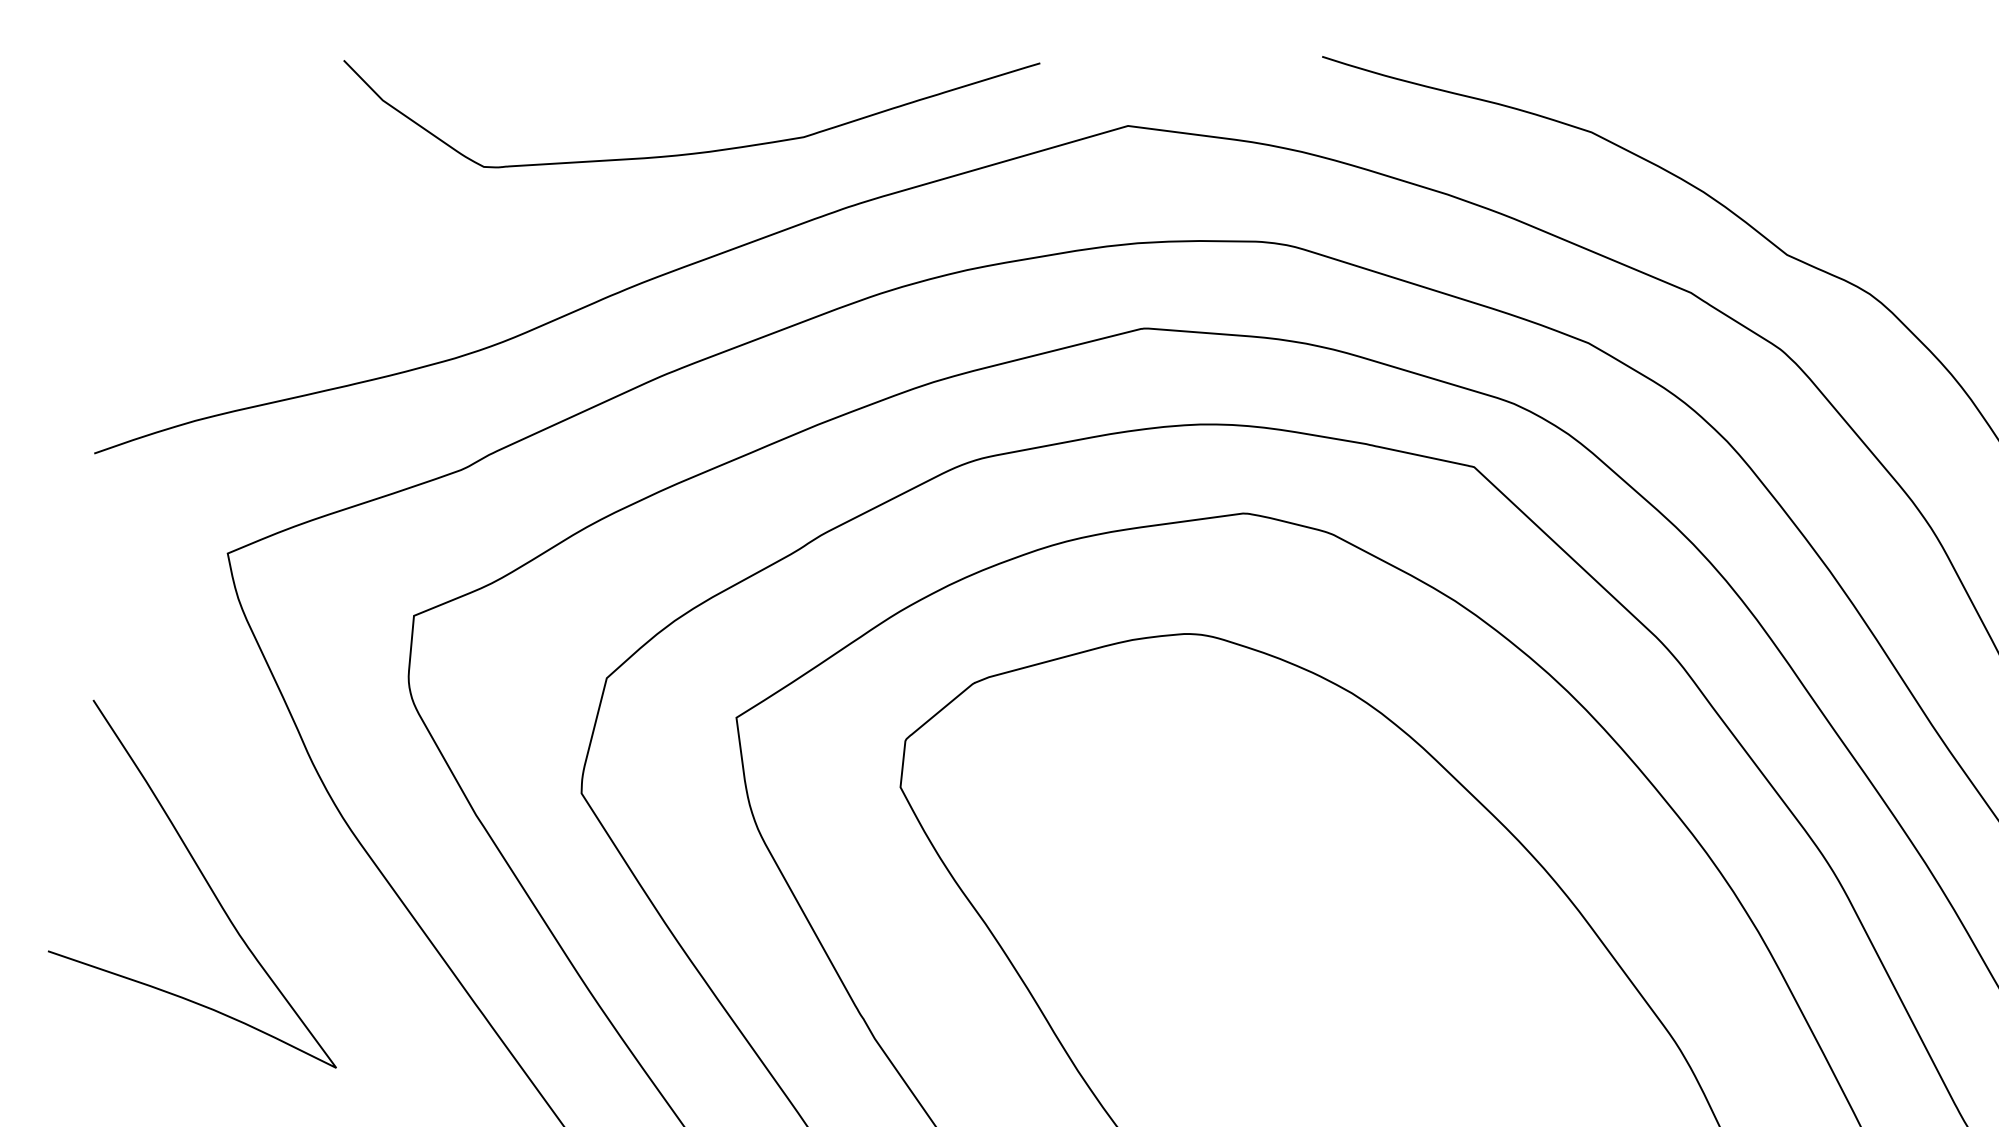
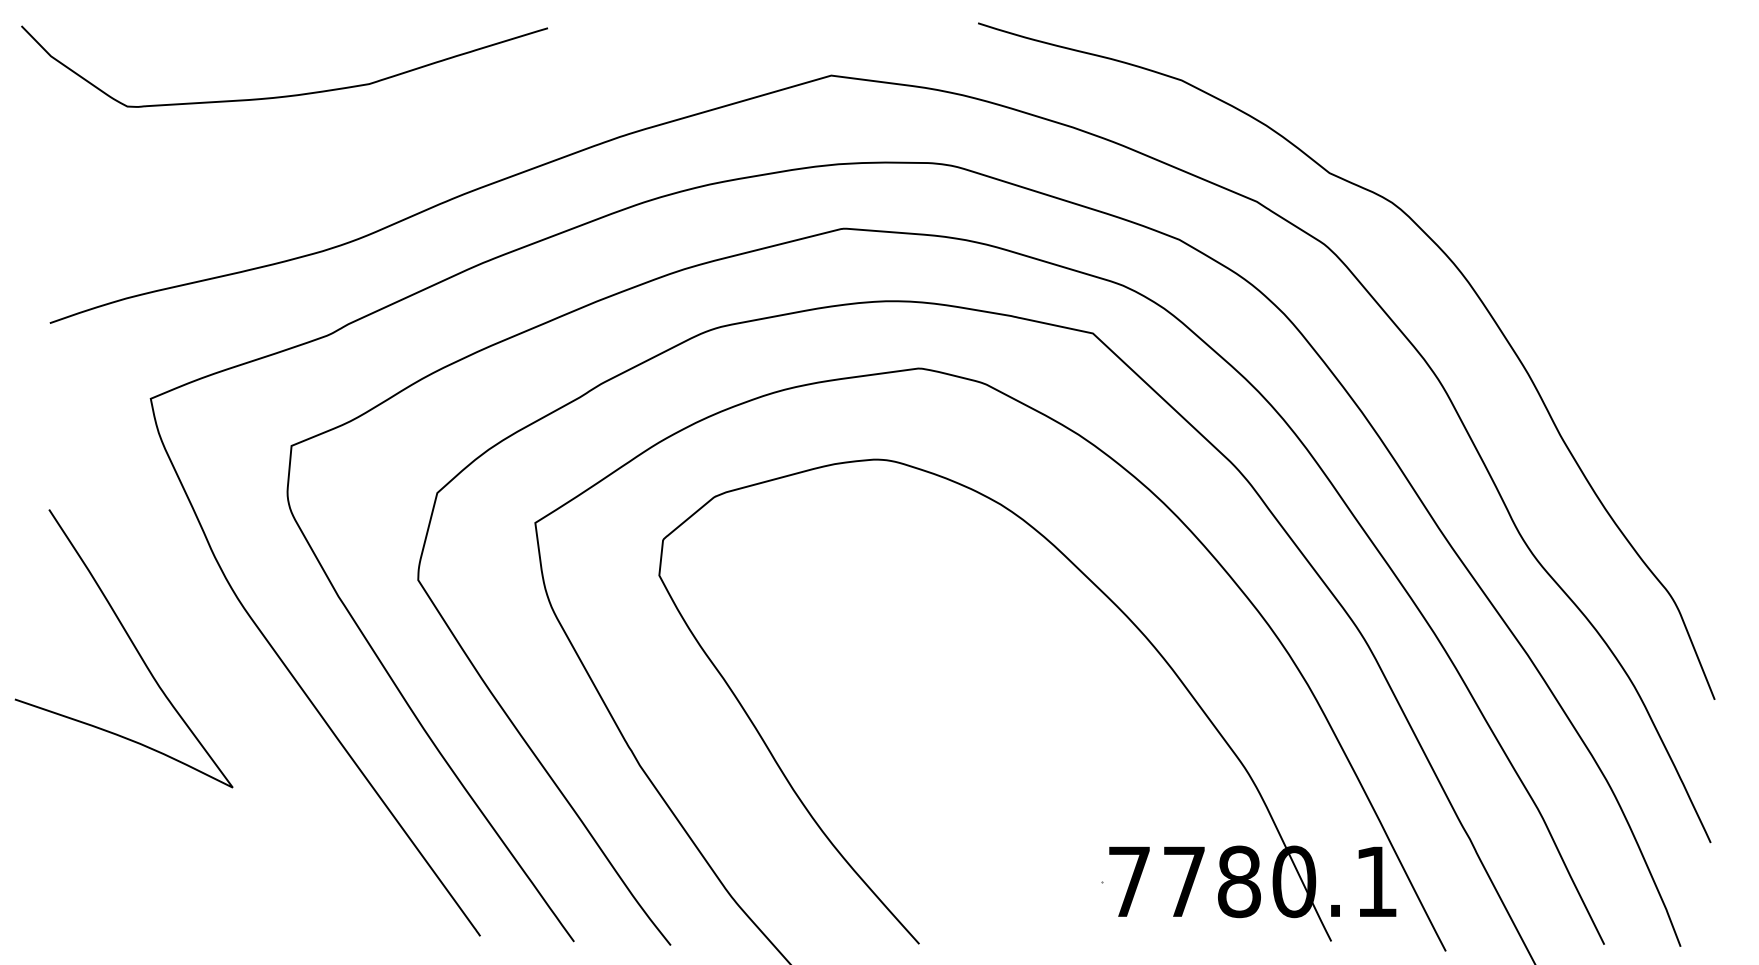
curve: (691, 152) -> (284, 95), moved

